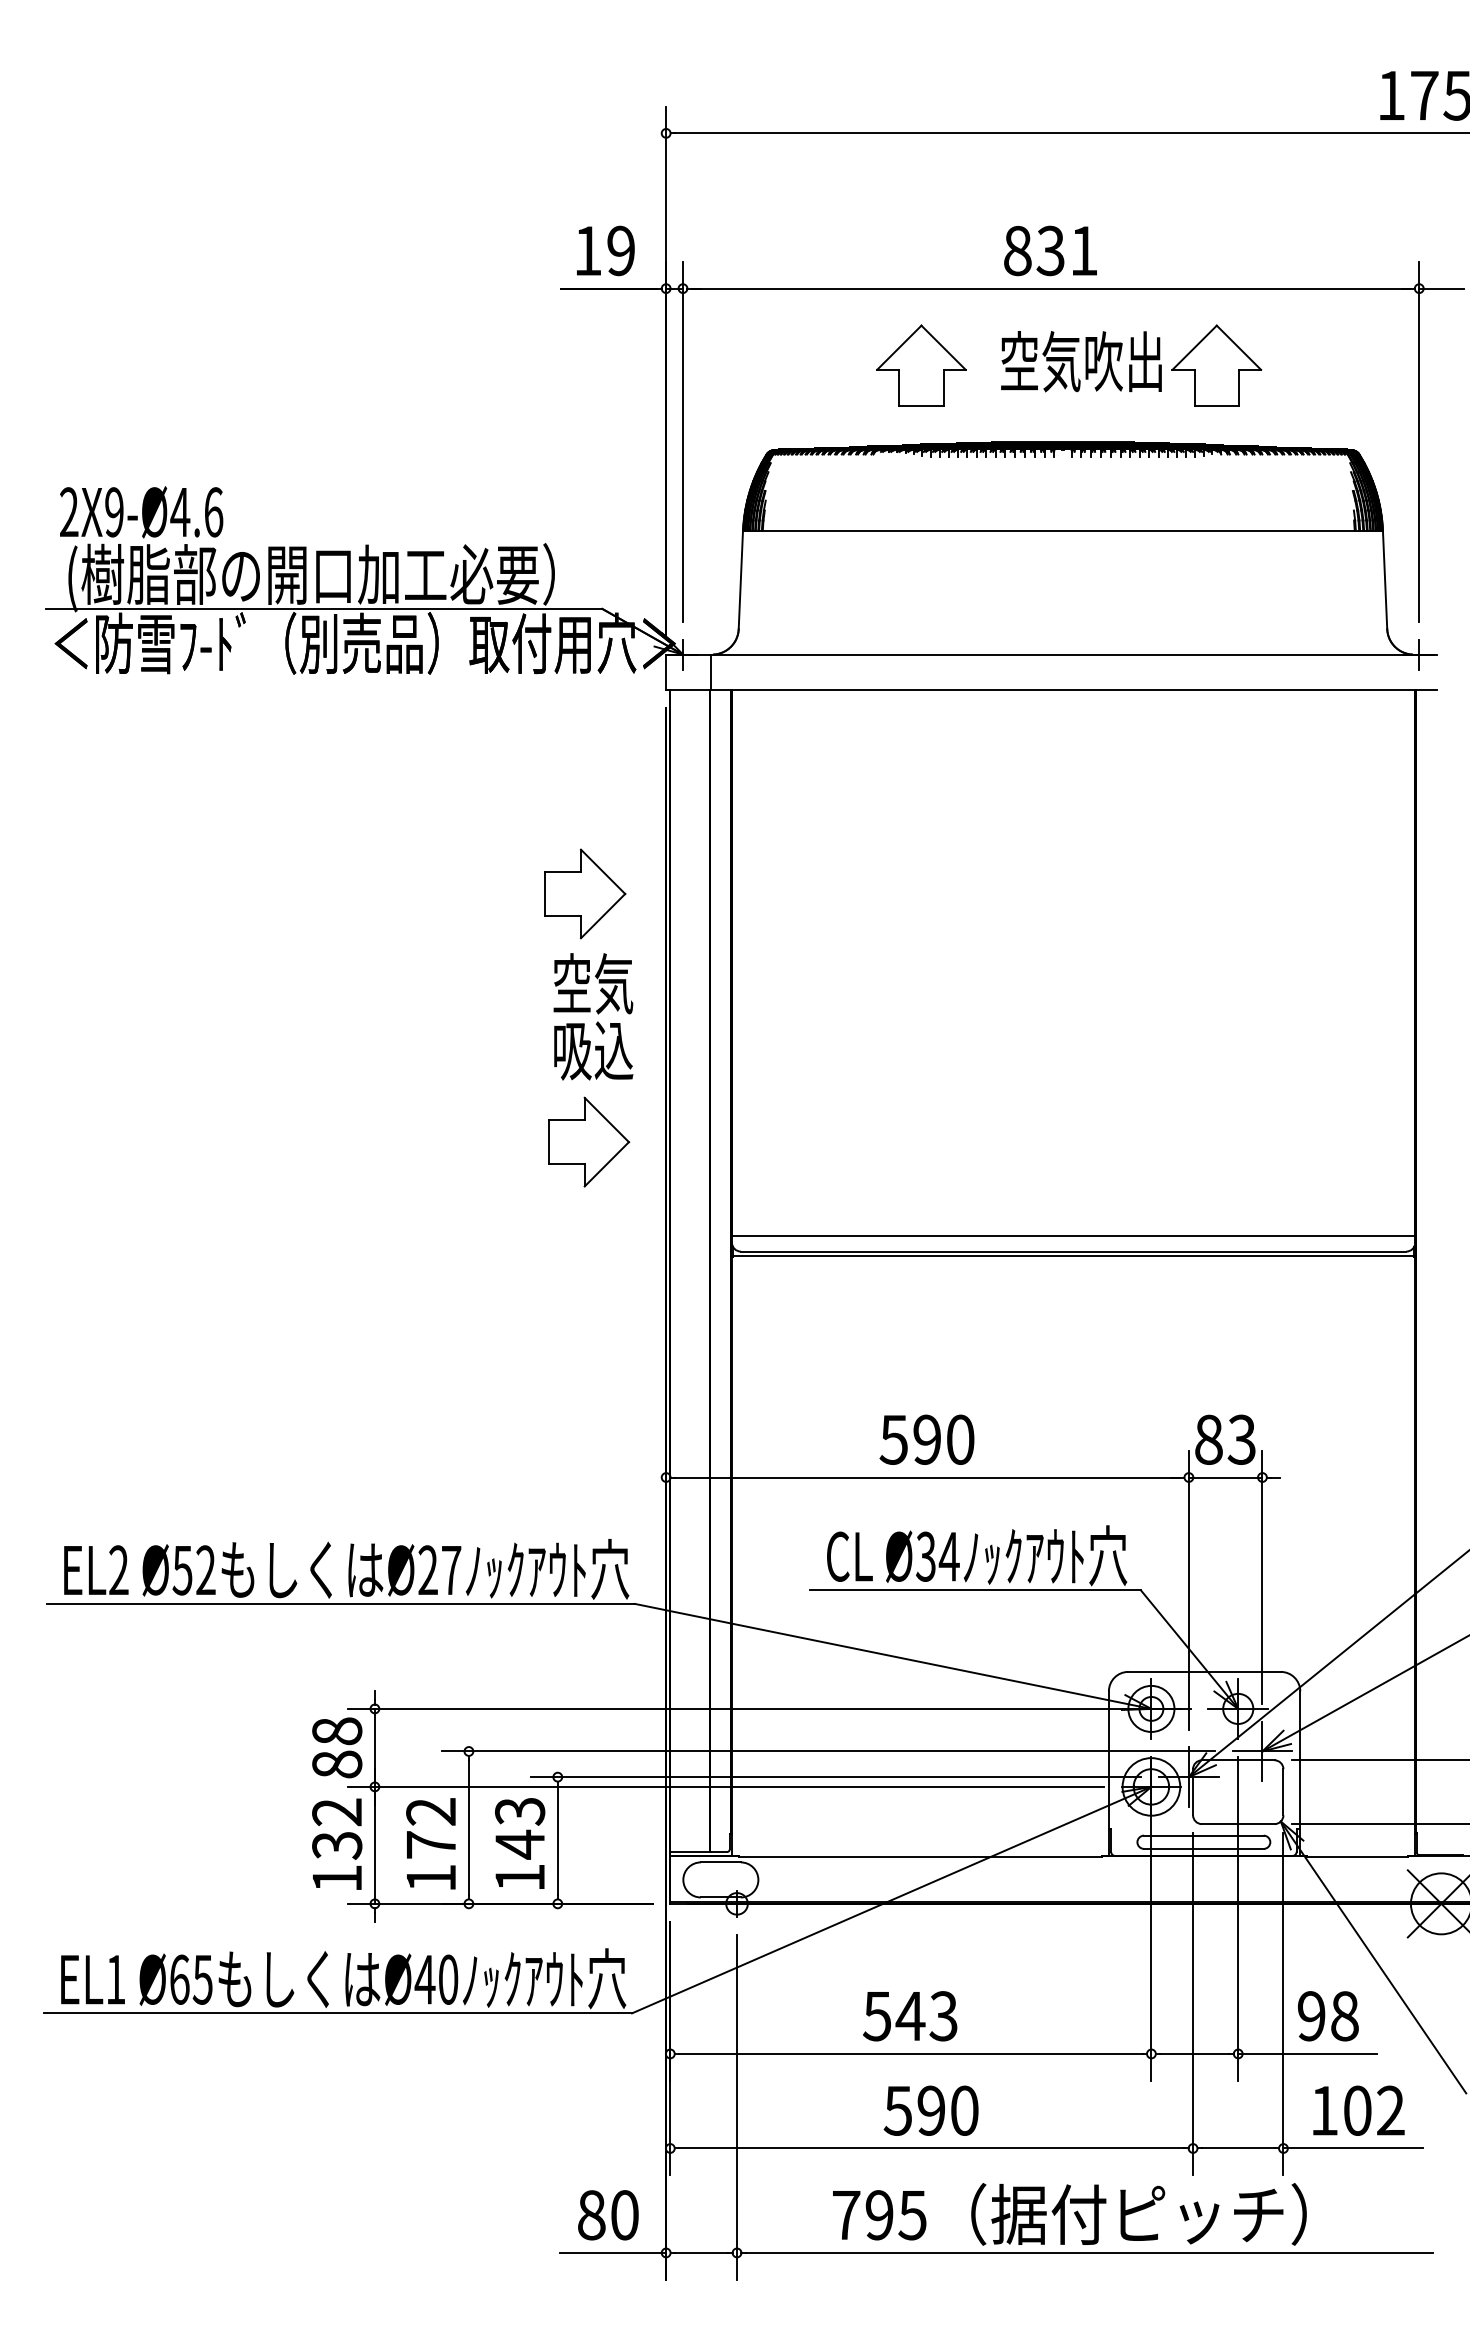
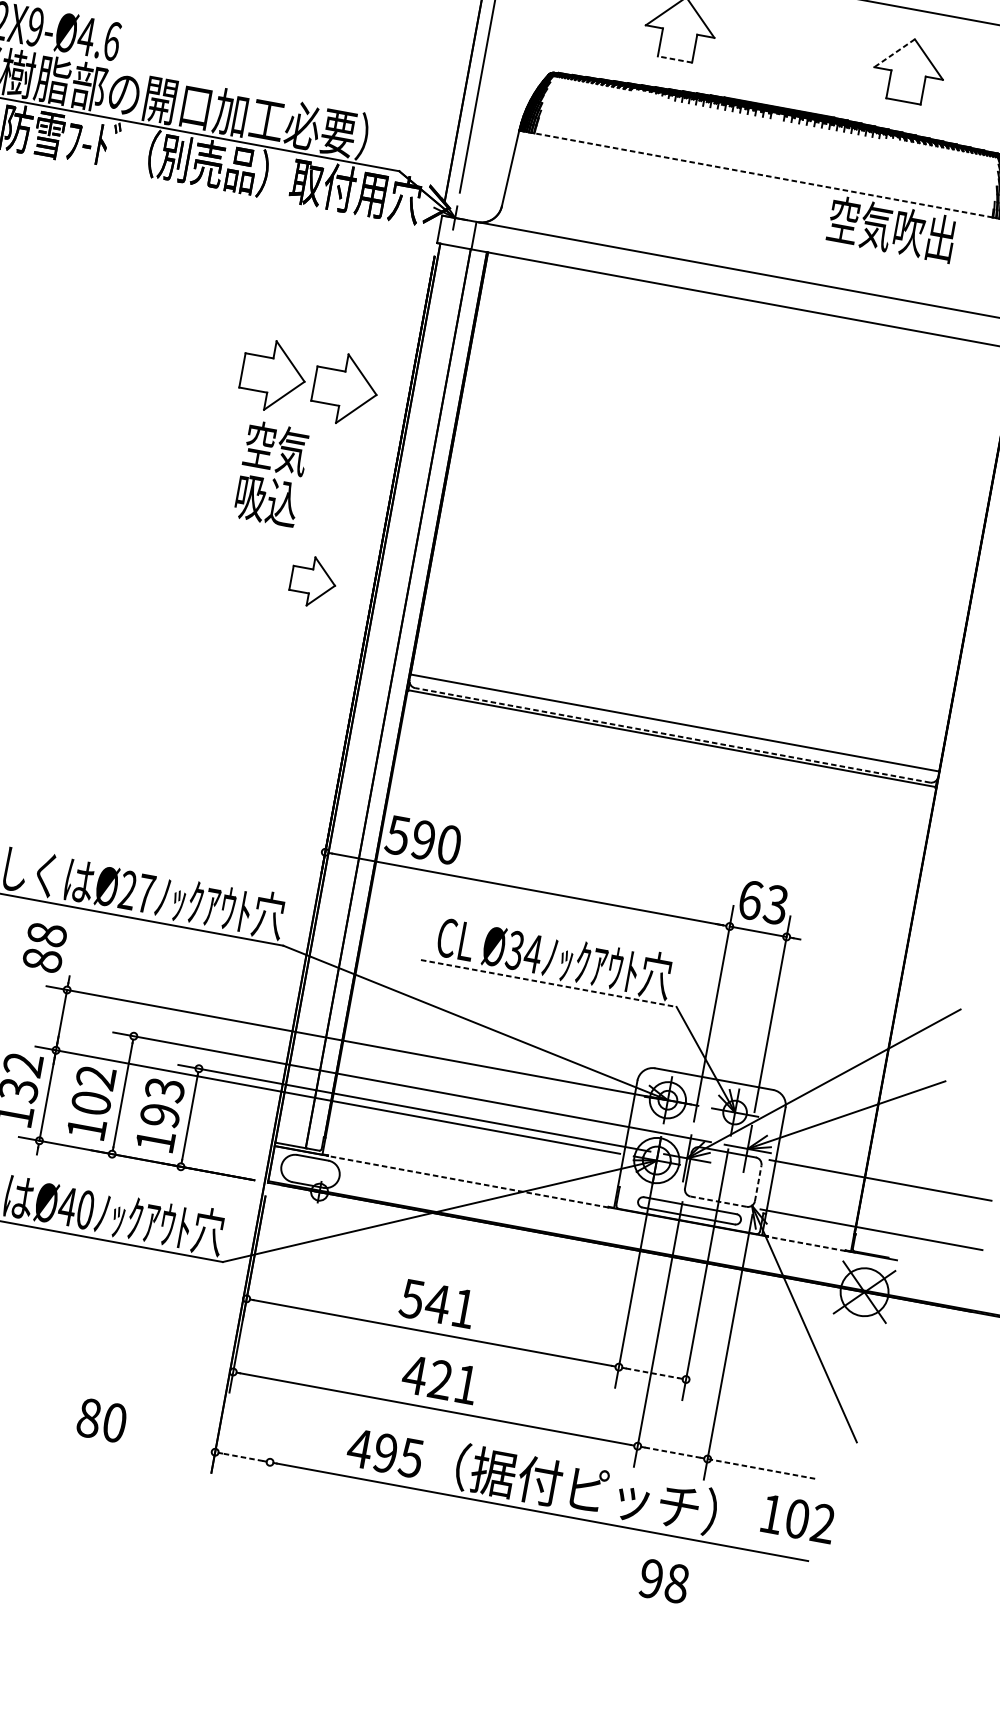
line: (1194, 348) -> (894, 53), solid -> dashed
text: (1081, 361) -> (891, 229), moved
line: (920, 405) -> (674, 59), solid -> dashed
line: (1048, 530) -> (755, 173), solid -> dashed
part: (492, 893) -> (273, 375), added
text: (593, 1016) -> (271, 473), moved
part: (589, 1141) -> (313, 581), size x0.7
line: (1073, 1251) -> (672, 735), solid -> dashed
text: (926, 1439) -> (423, 839), moved
text: (1209, 1439) -> (751, 900), 83 -> 63
line: (976, 1590) -> (549, 983), solid -> dashed
text: (337, 1747) -> (45, 947), moved
line: (1283, 1791) -> (758, 1182), solid -> dashed
line: (1237, 1824) -> (718, 1201), solid -> dashed
text: (431, 1844) -> (91, 1102), 172 -> 102
text: (520, 1844) -> (160, 1115), 143 -> 193
line: (919, 1856) -> (467, 1181), solid -> dashed
line: (1357, 1856) -> (806, 1243), solid -> dashed
text: (943, 2016) -> (463, 1308), 543 -> 541
text: (1328, 2016) -> (664, 1581), moved
line: (1194, 2053) -> (652, 1372), solid -> dashed
line: (1307, 2053) -> (739, 1388), removed
line: (737, 2106) -> (291, 1349), removed
text: (930, 2110) -> (439, 1379), 590 -> 421
text: (1358, 2110) -> (798, 1518), moved
line: (1238, 2148) -> (672, 1452), solid -> dashed
line: (1353, 2148) -> (761, 1469), solid -> dashed
text: (608, 2215) -> (102, 1420), moved
text: (846, 2215) -> (360, 1448), 795 -> 495
line: (612, 2252) -> (173, 1444), removed
line: (701, 2252) -> (242, 1456), solid -> dashed

